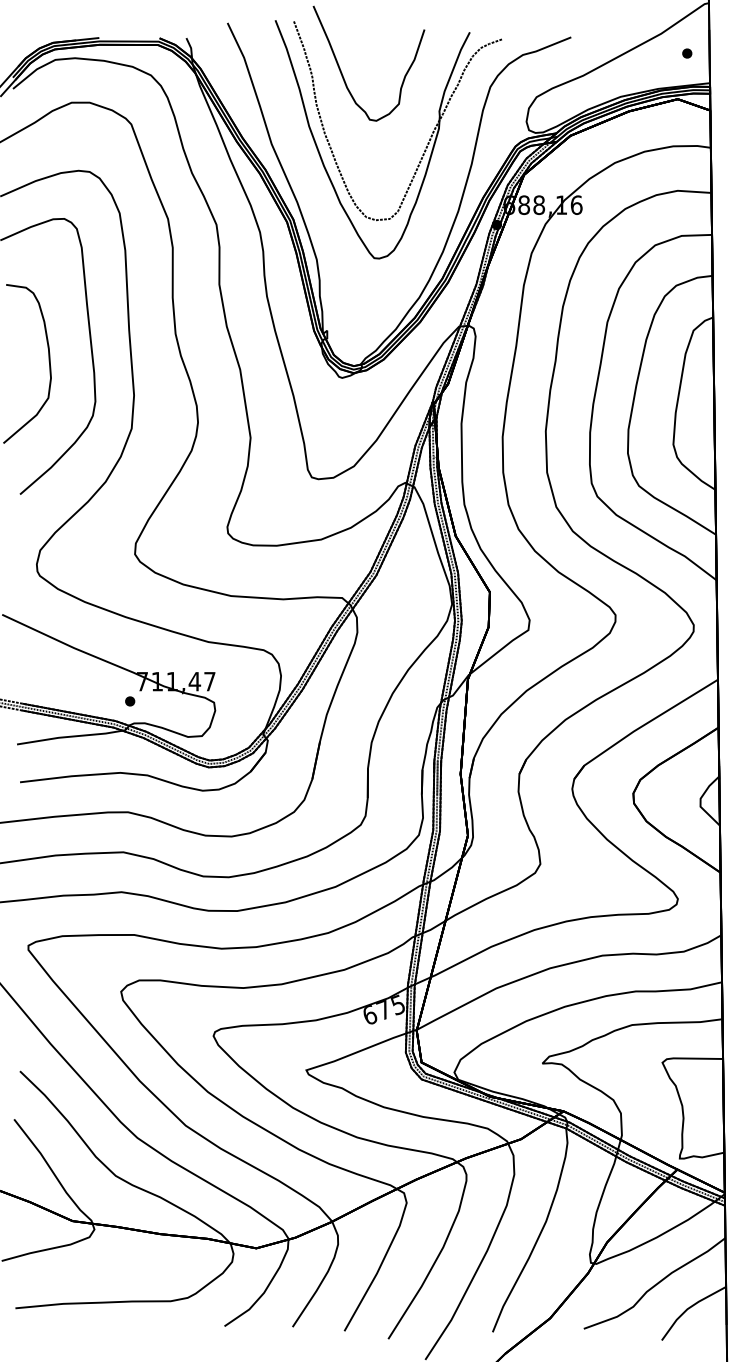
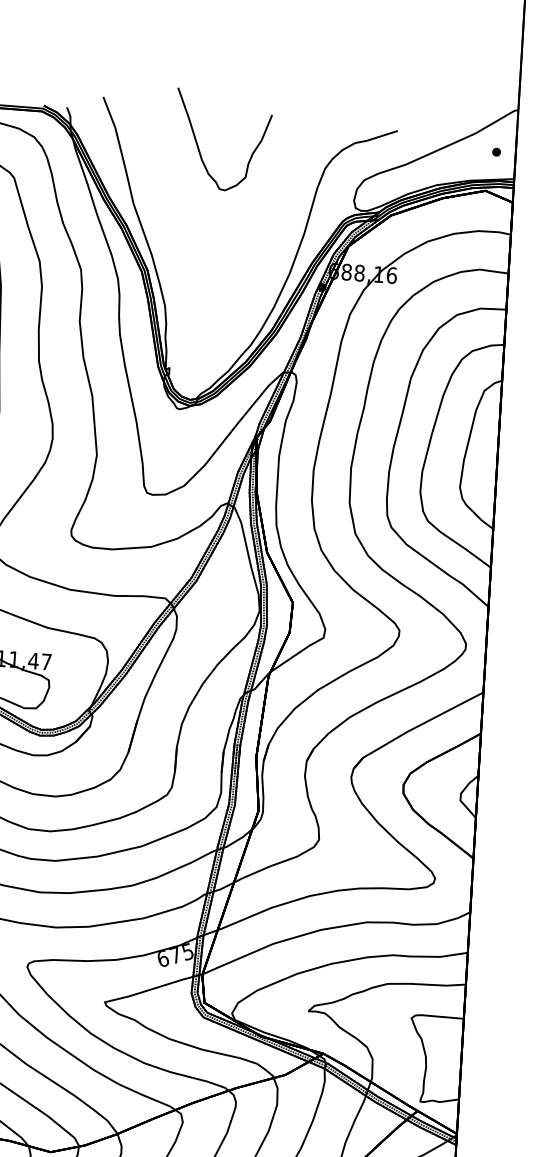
part: (422, 154) -> (262, 222), removed

